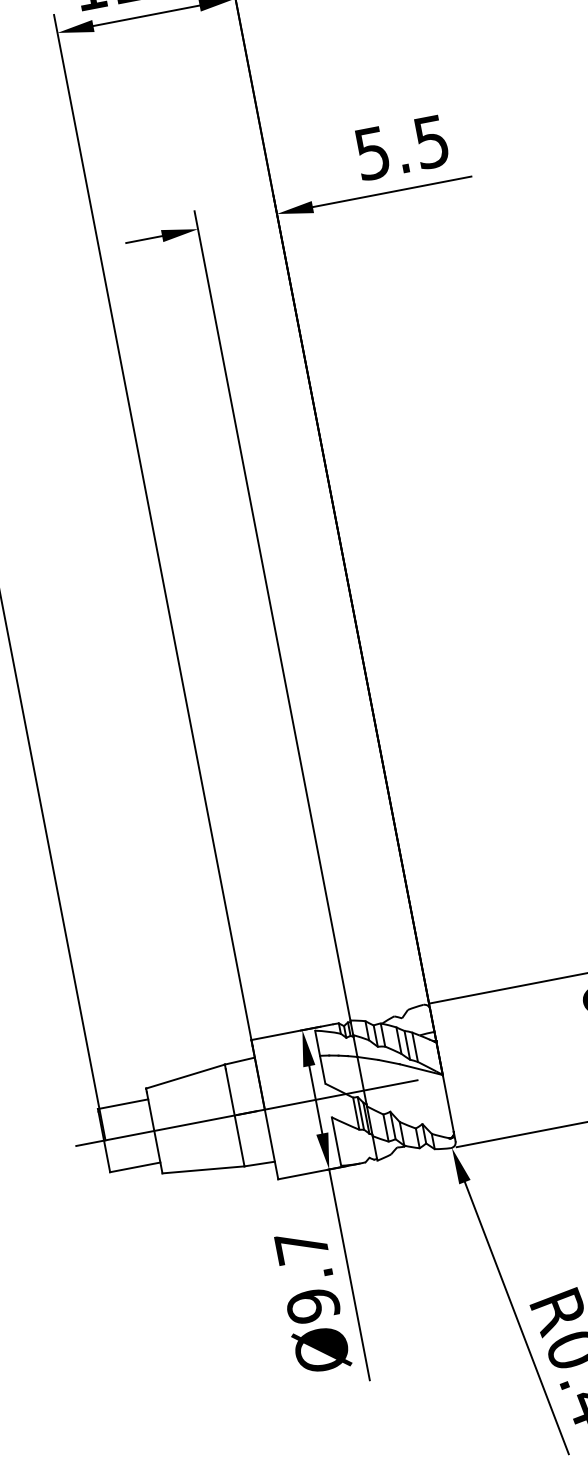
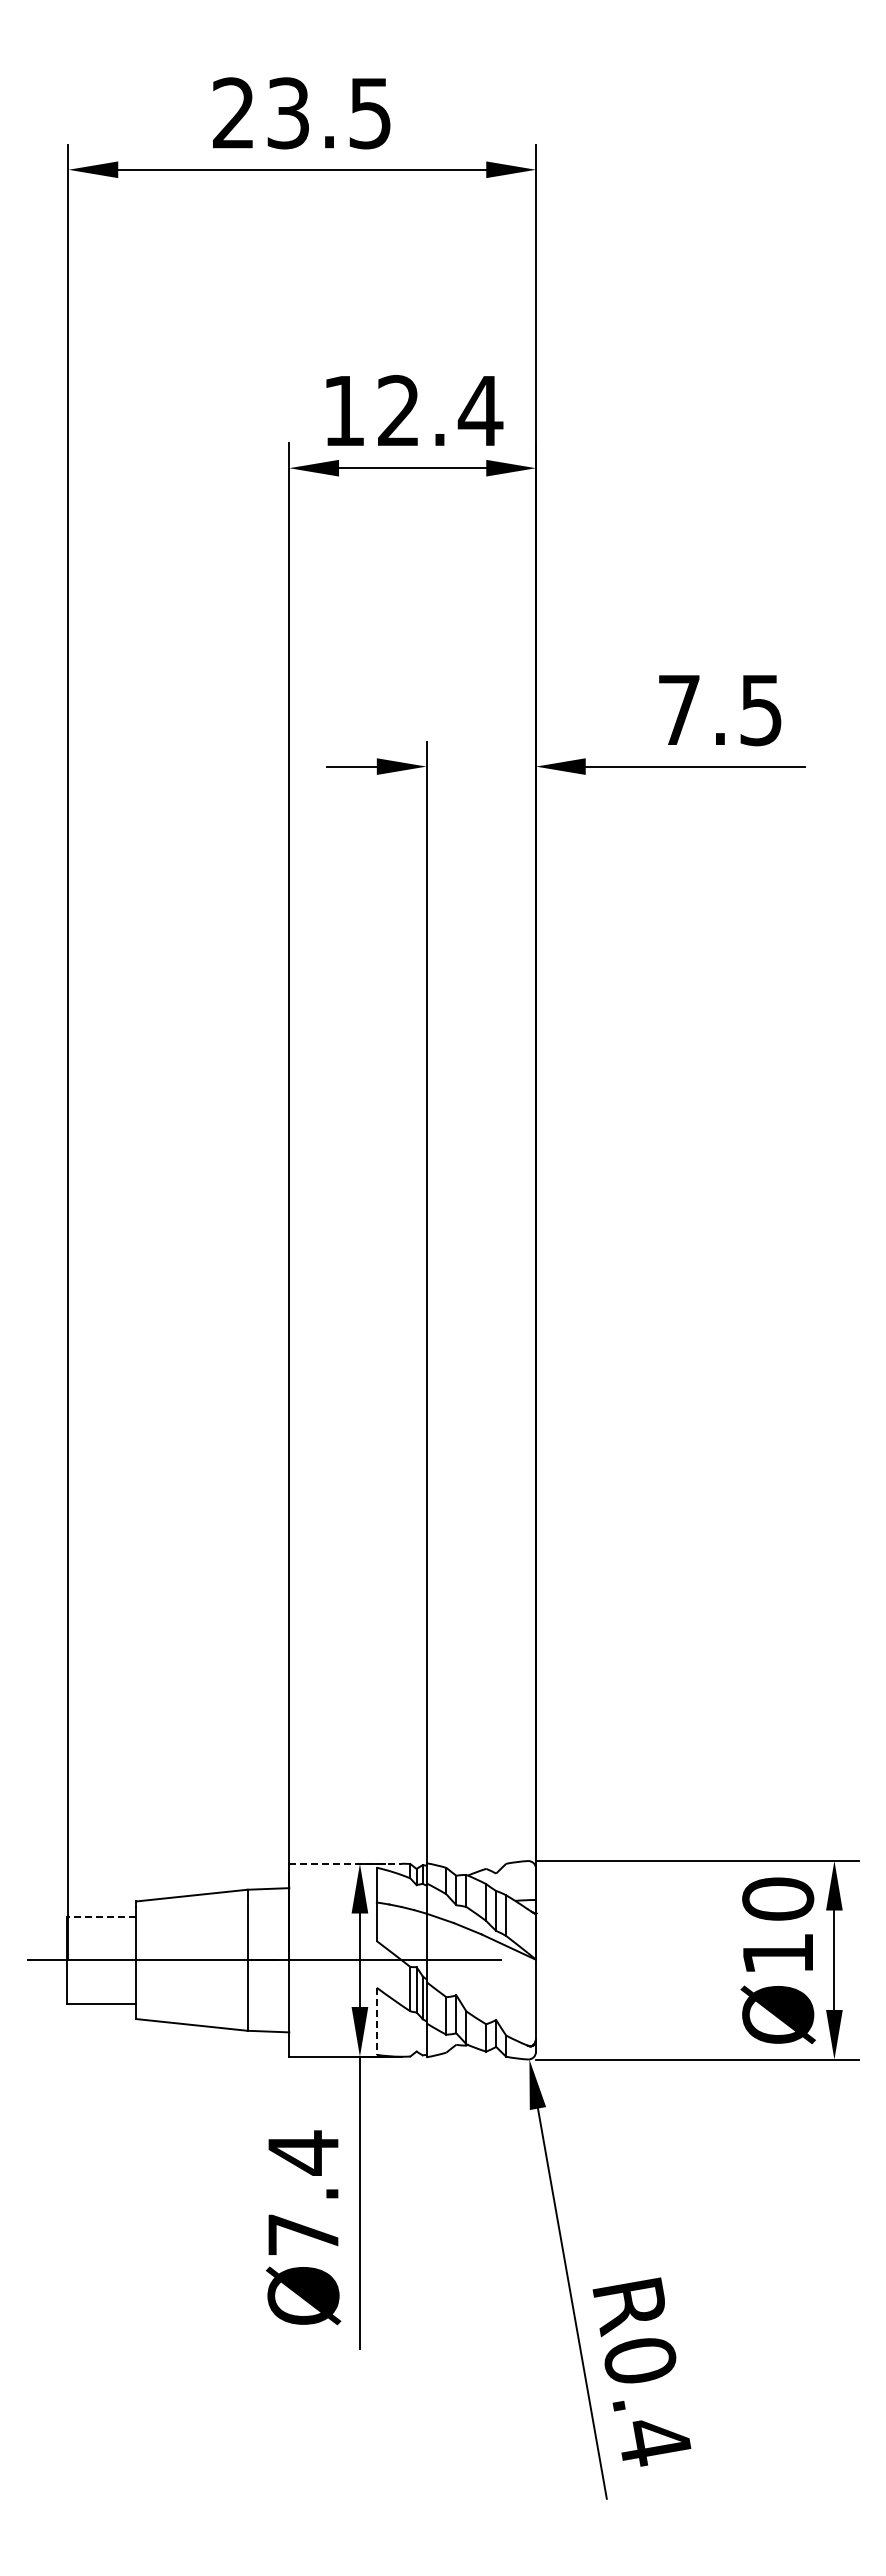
text: (372, 153) -> (678, 710), 5.5 -> 7.5
line: (292, 1031) -> (346, 1863), solid -> dashed
line: (123, 1104) -> (101, 1916), solid -> dashed
line: (336, 1141) -> (376, 2021), solid -> dashed
text: (307, 1276) -> (303, 2193), Ø9.7 -> Ø7.4

